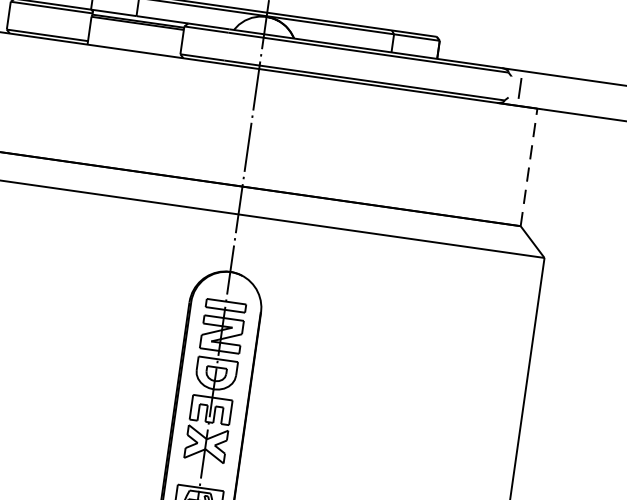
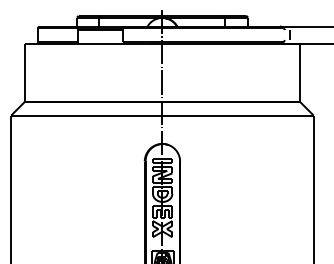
line: (528, 166) -> (299, 72), dashed -> solid

